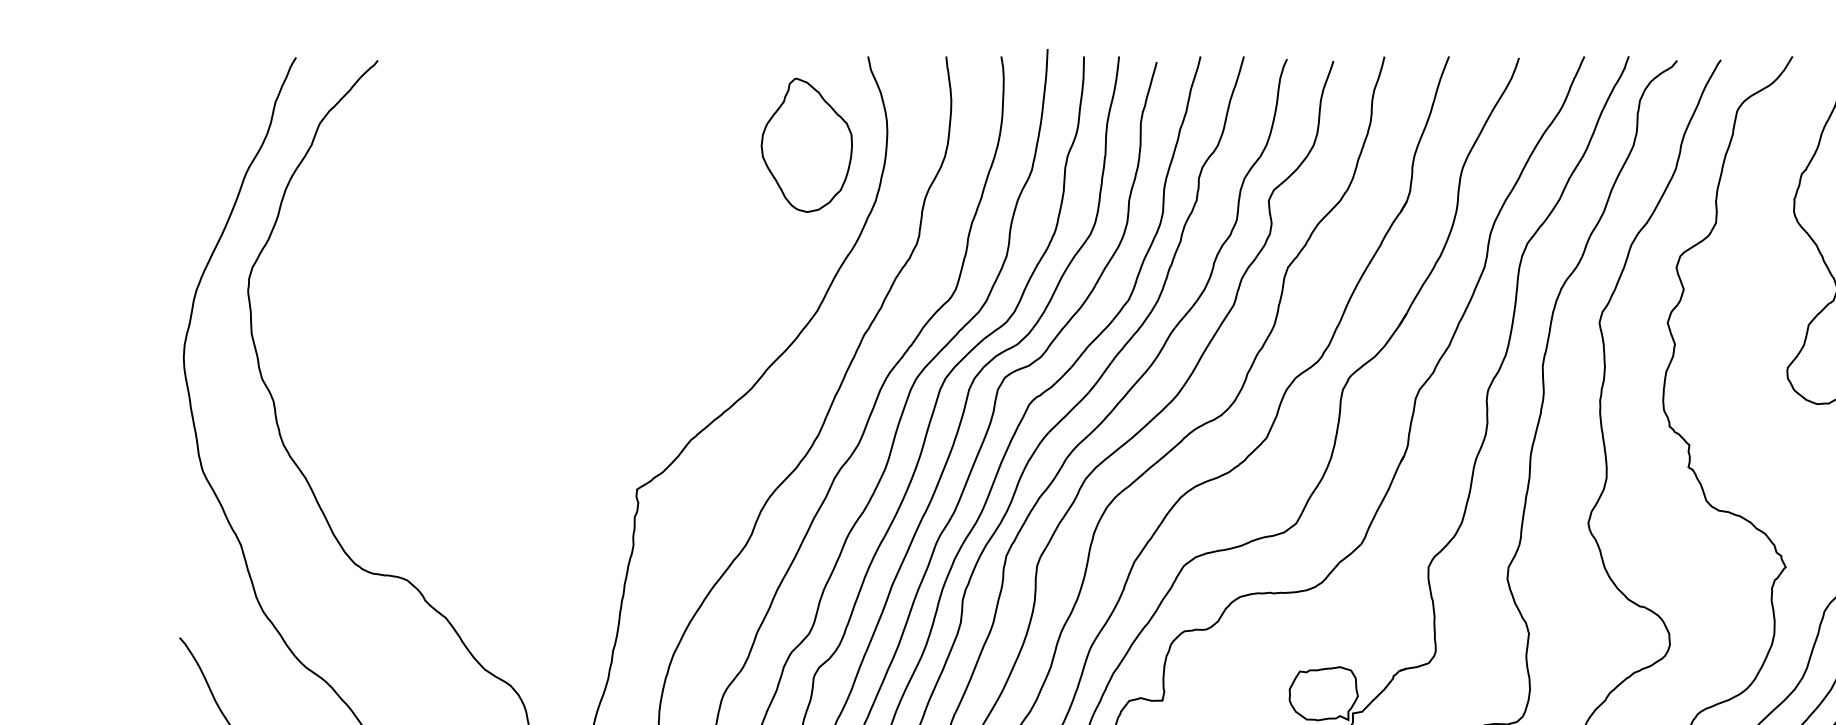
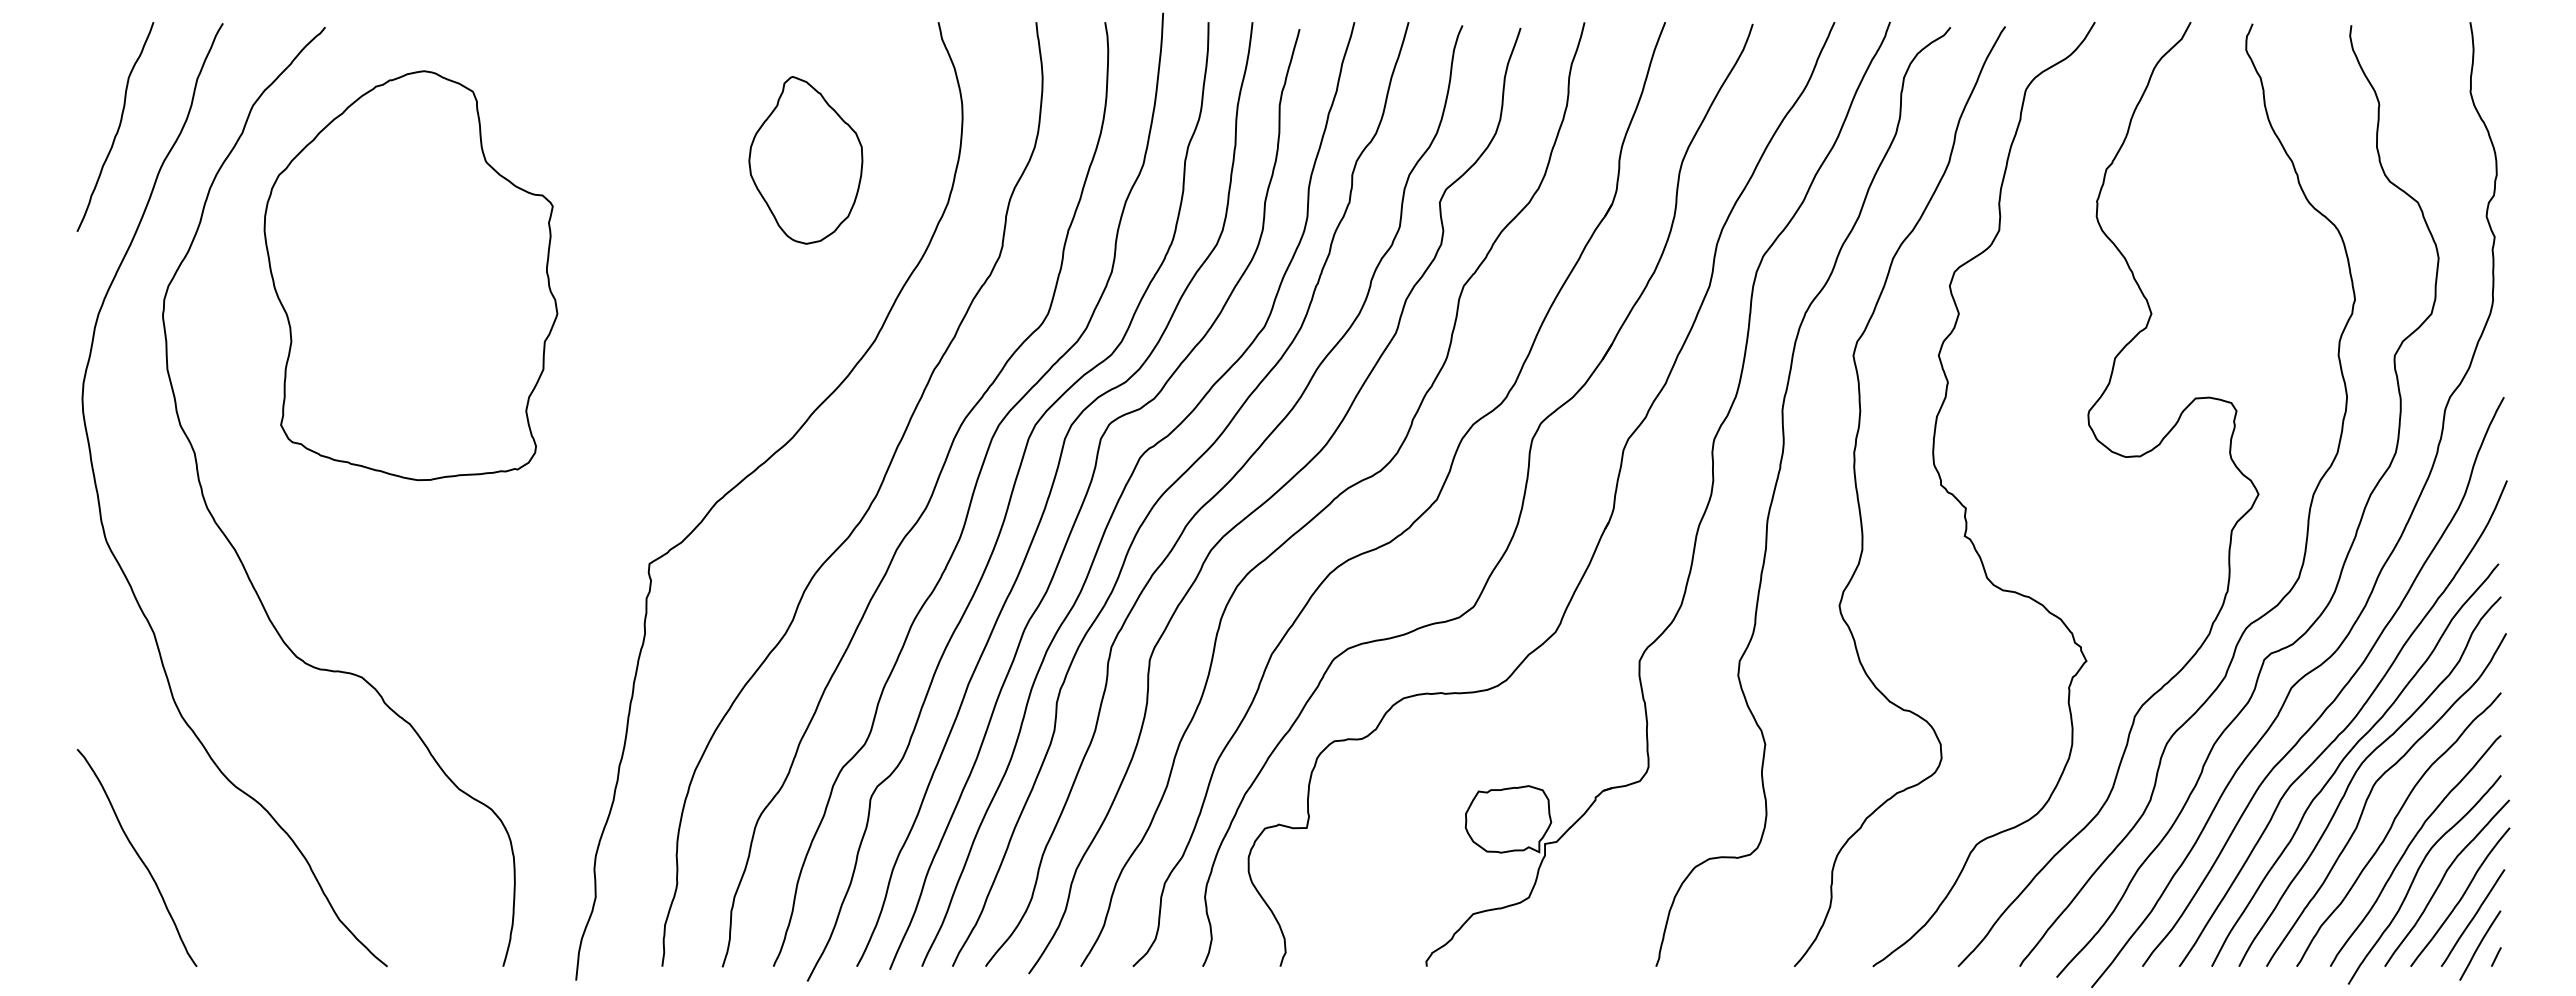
curve: (211, 141) -> (117, 128), added
part: (806, 145) -> (805, 160), moved
part: (446, 258) -> (410, 275), added

